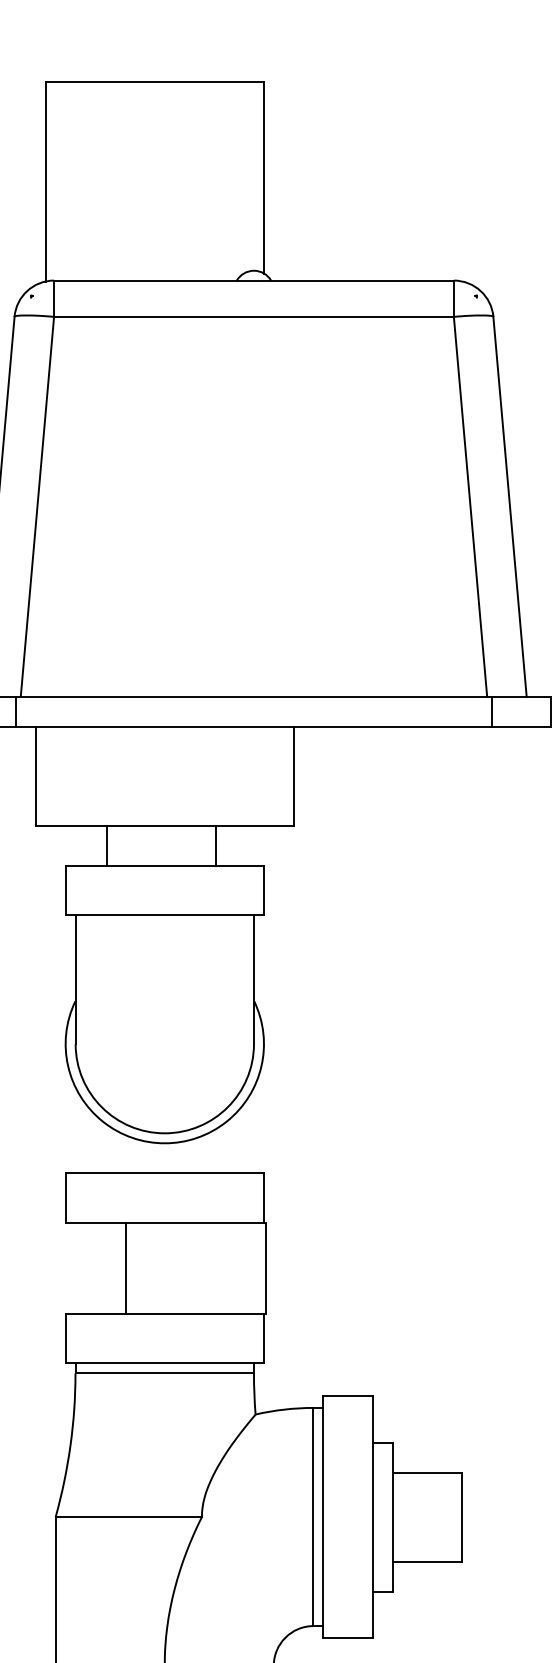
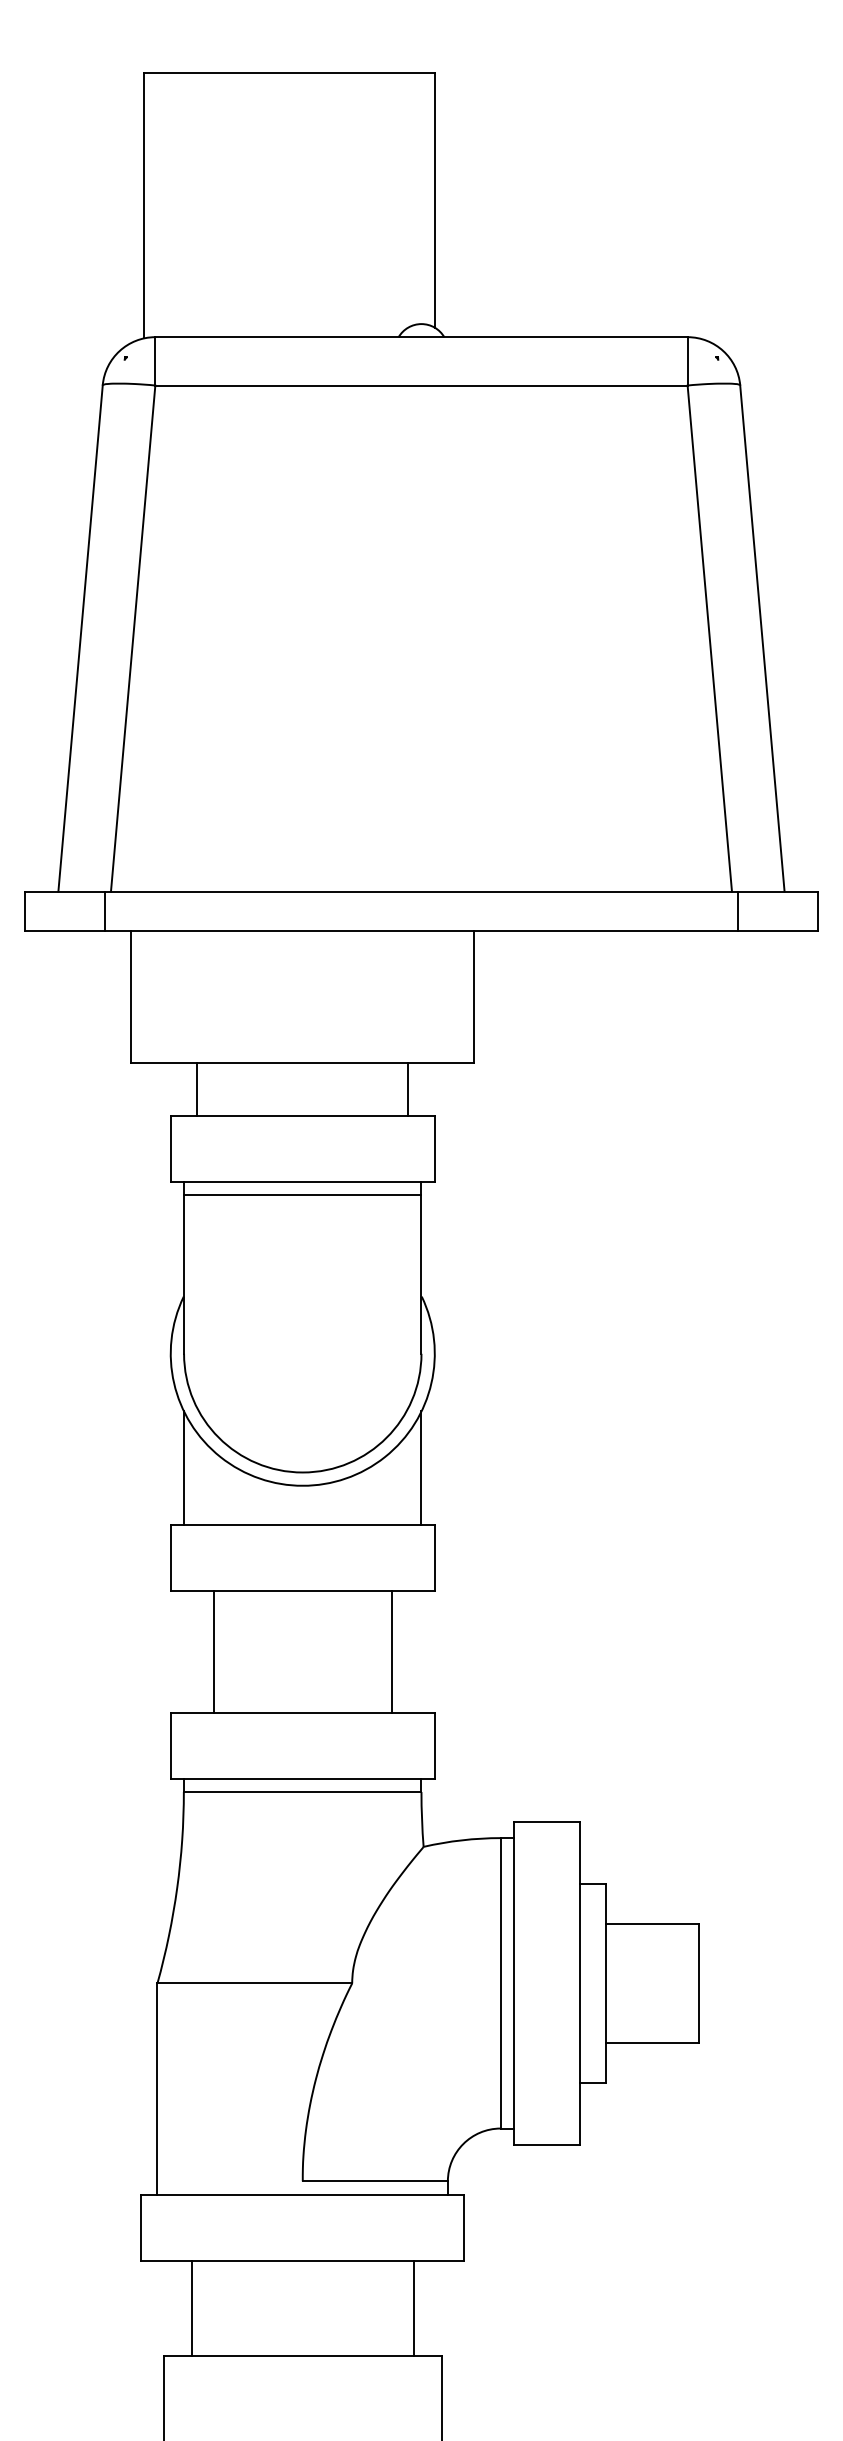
line: (106, 845) -> (197, 1089), moved
line: (215, 845) -> (408, 1089), moved
line: (164, 925) -> (302, 1195), added
line: (75, 1129) -> (183, 1467), added
line: (253, 1129) -> (421, 1467), added
line: (126, 1267) -> (214, 1651), moved
line: (266, 1267) -> (391, 1651), moved

